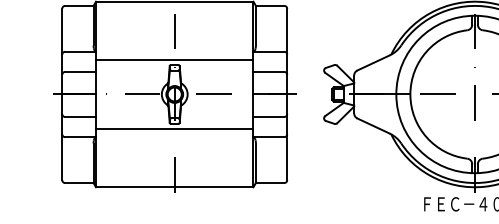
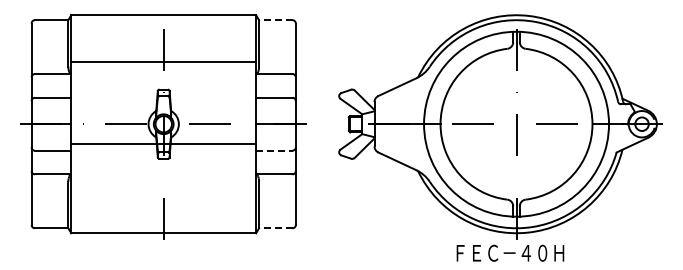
line: (269, 6) -> (275, 20), solid -> dashed
line: (174, 60) -> (163, 62), moved
line: (269, 116) -> (274, 150), solid -> dashed
line: (174, 128) -> (163, 144), moved
line: (269, 183) -> (275, 228), solid -> dashed

